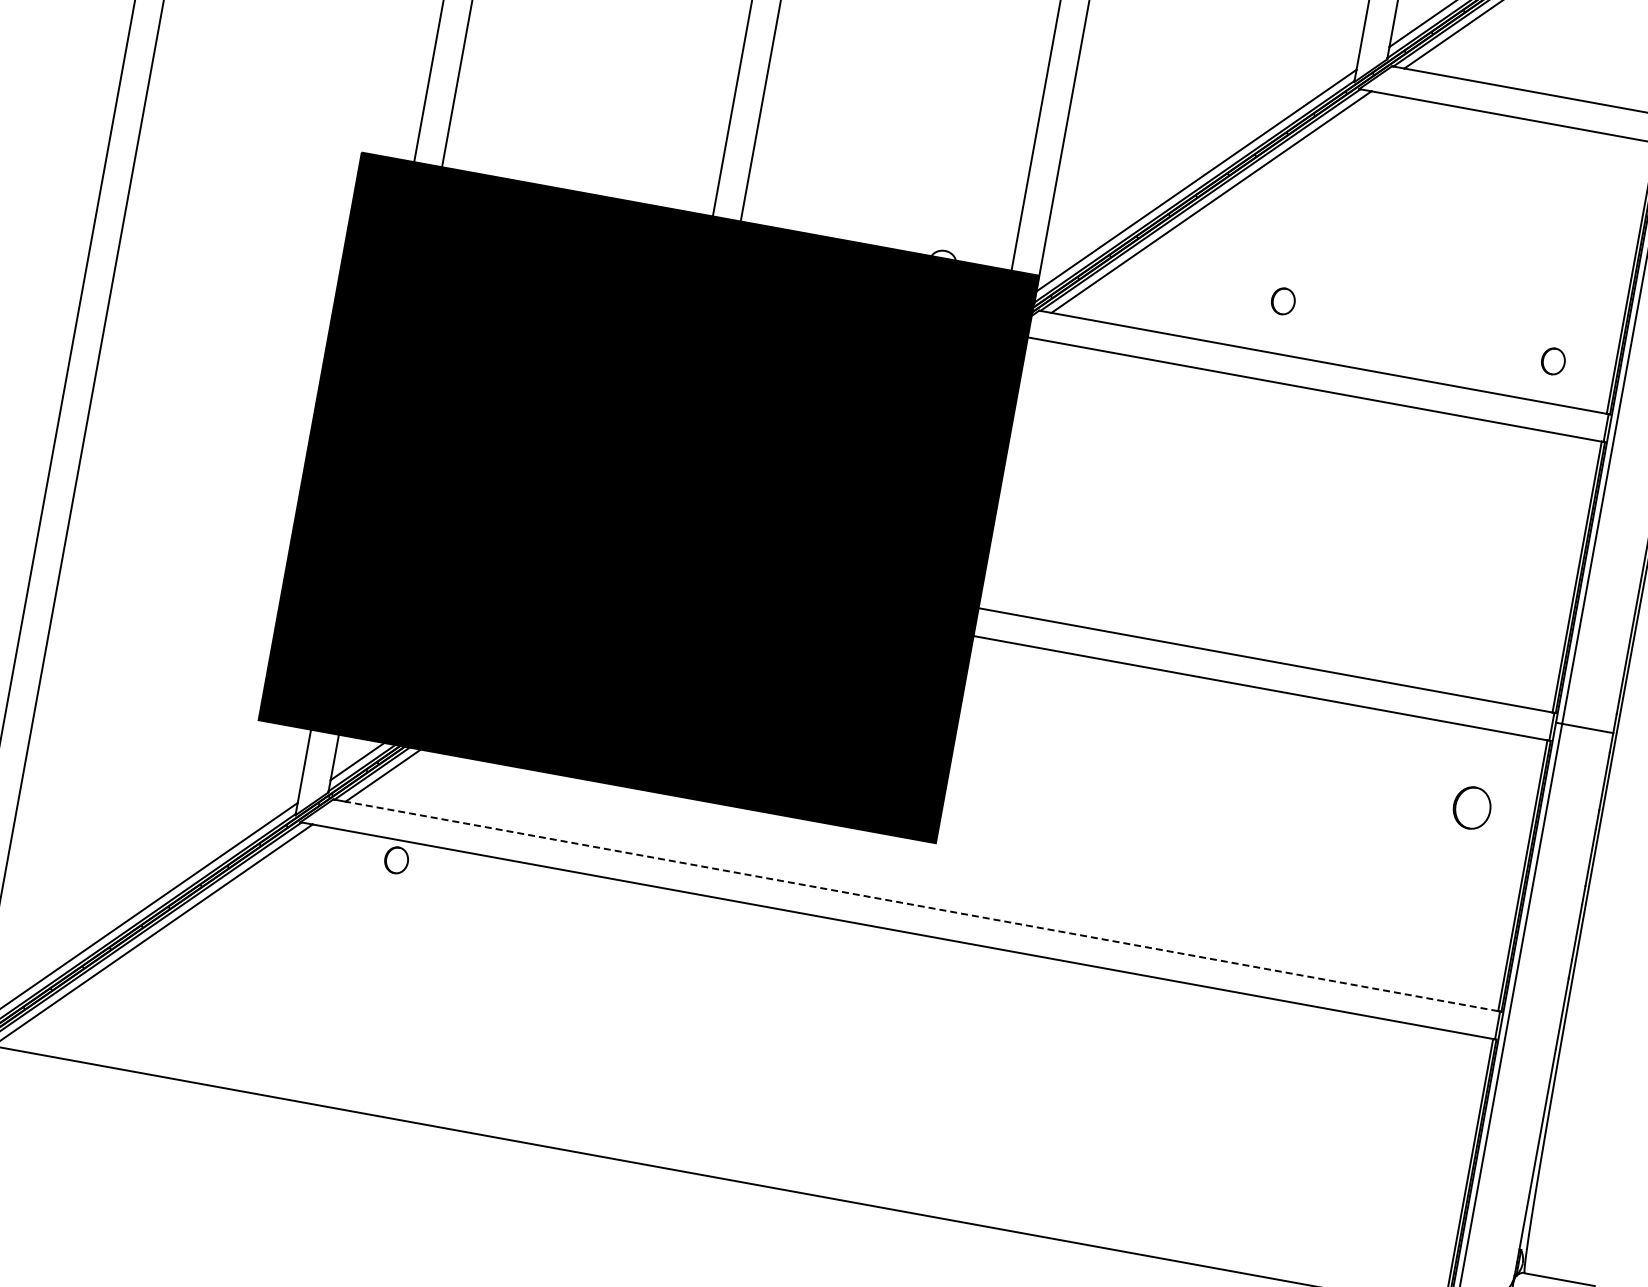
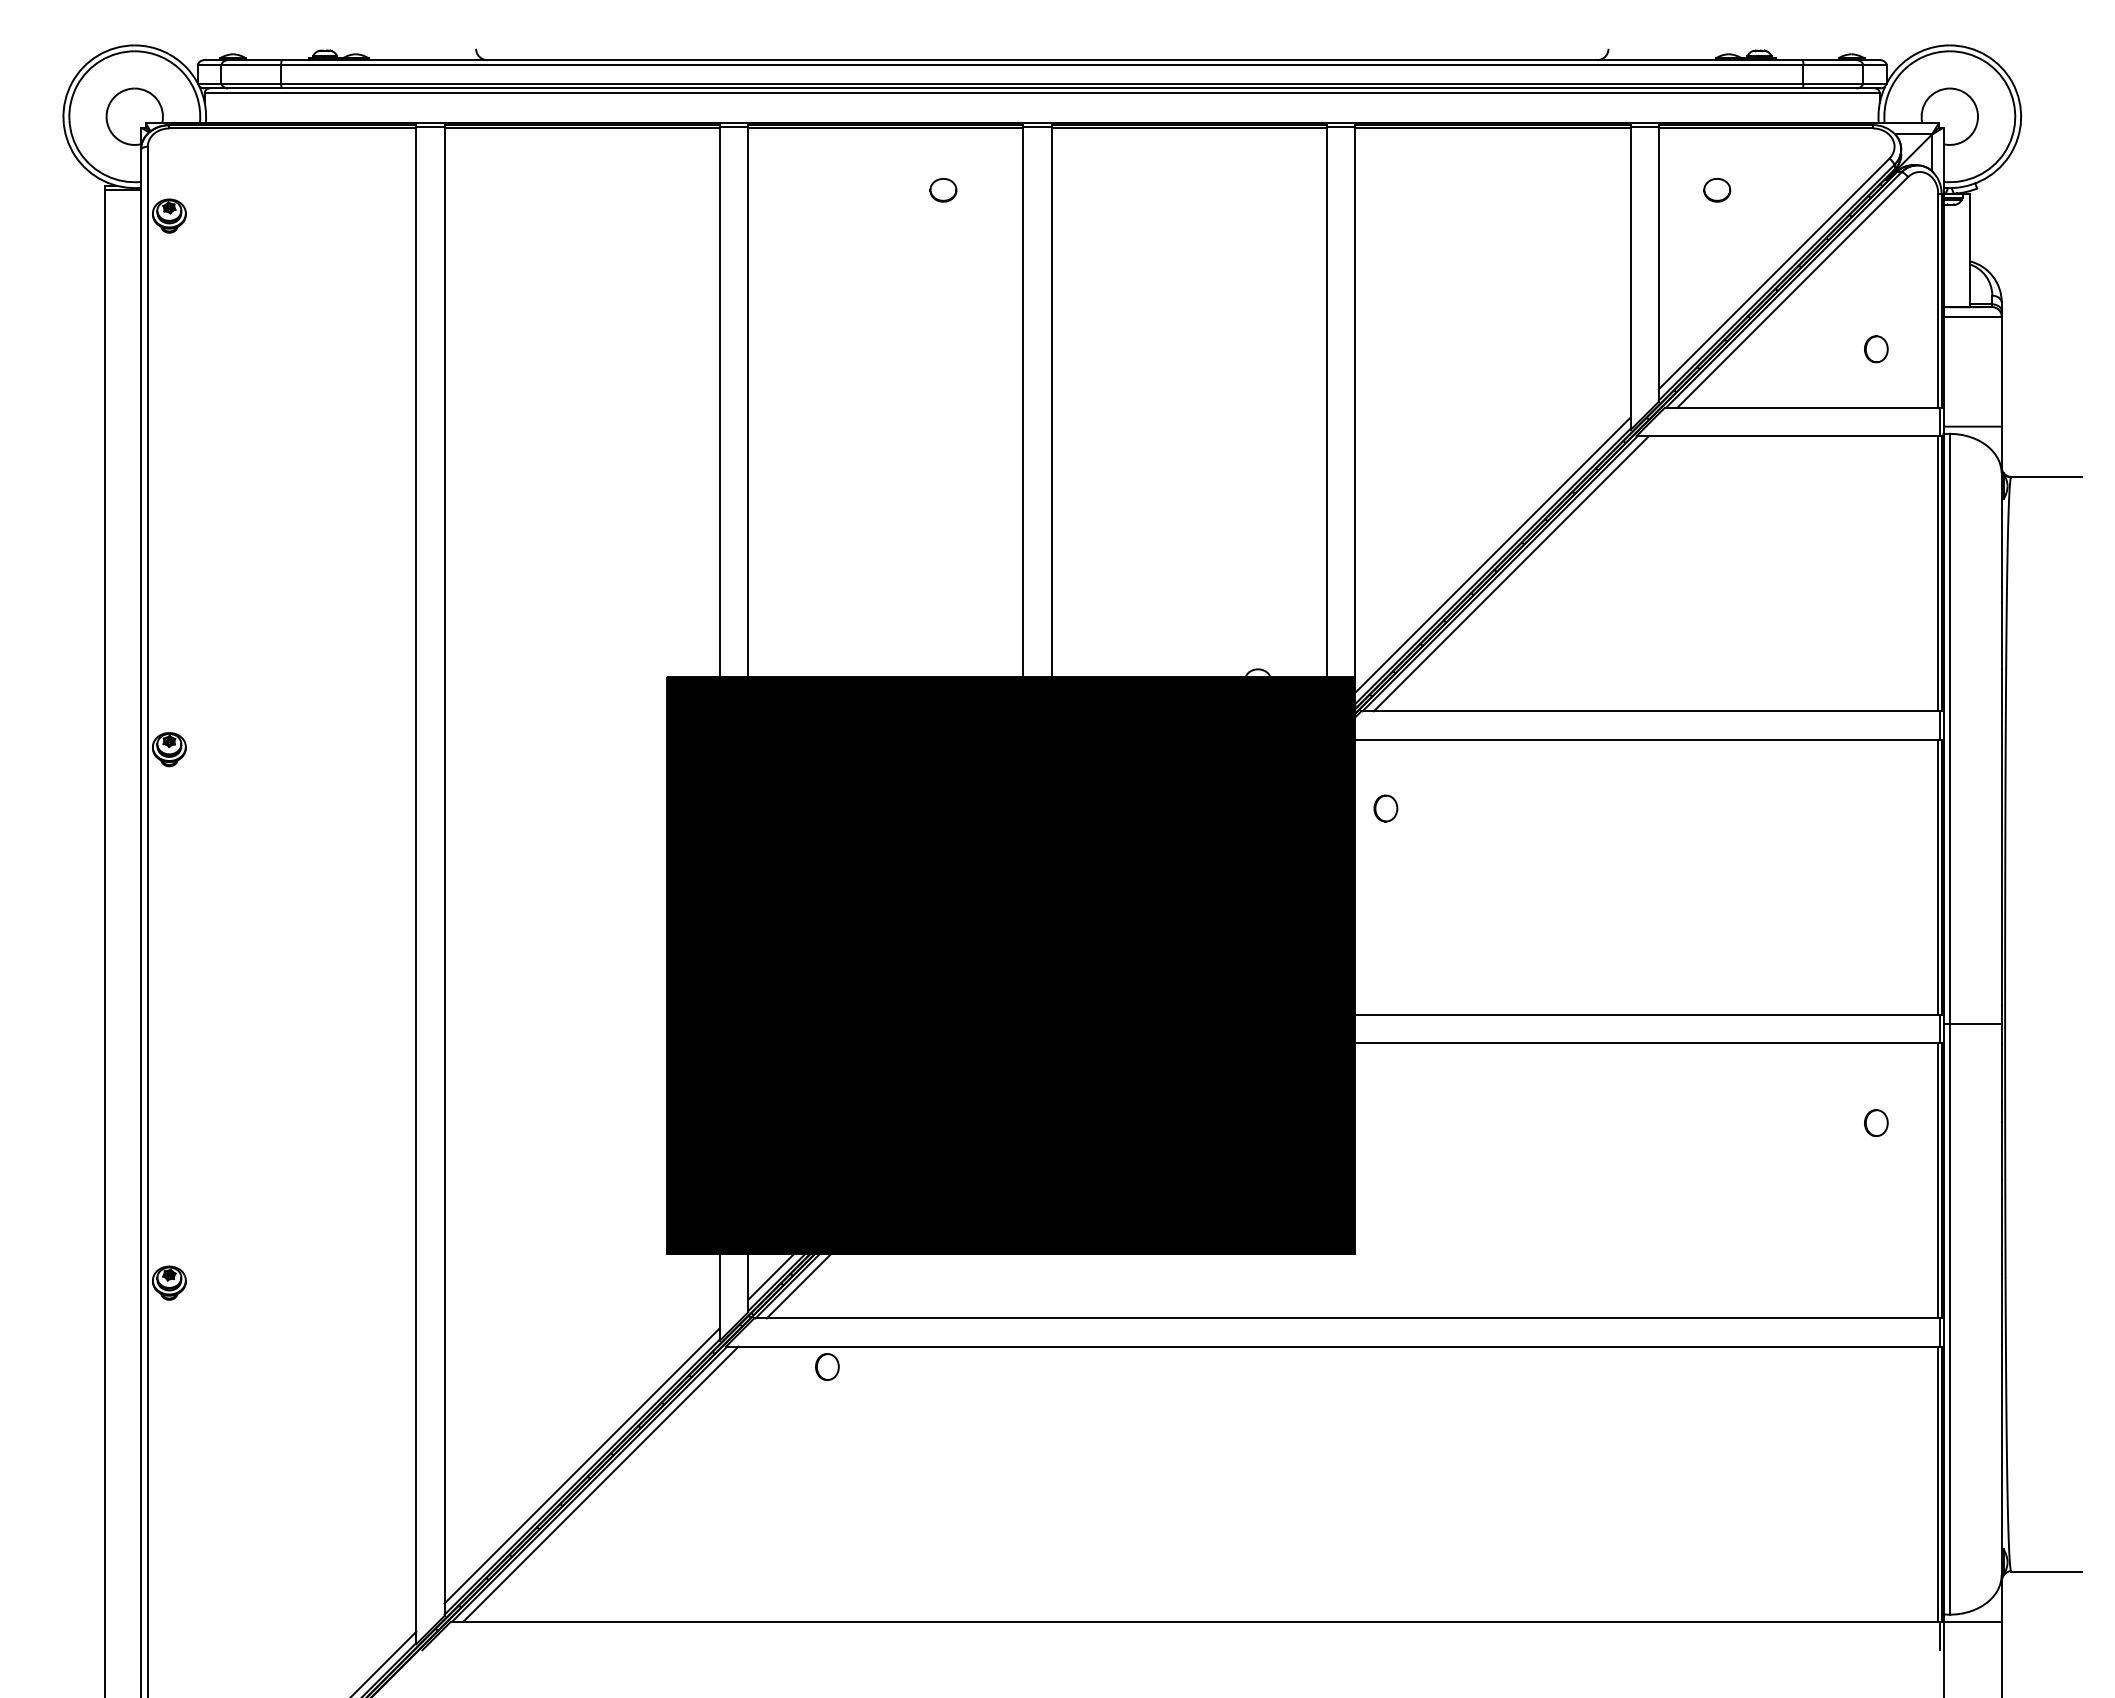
part: (1282, 301) -> (1385, 808), moved
part: (1553, 361) -> (1876, 349), moved
part: (1472, 807) -> (1876, 1122), size x0.62
line: (921, 906) -> (1352, 1318), dashed -> solid

